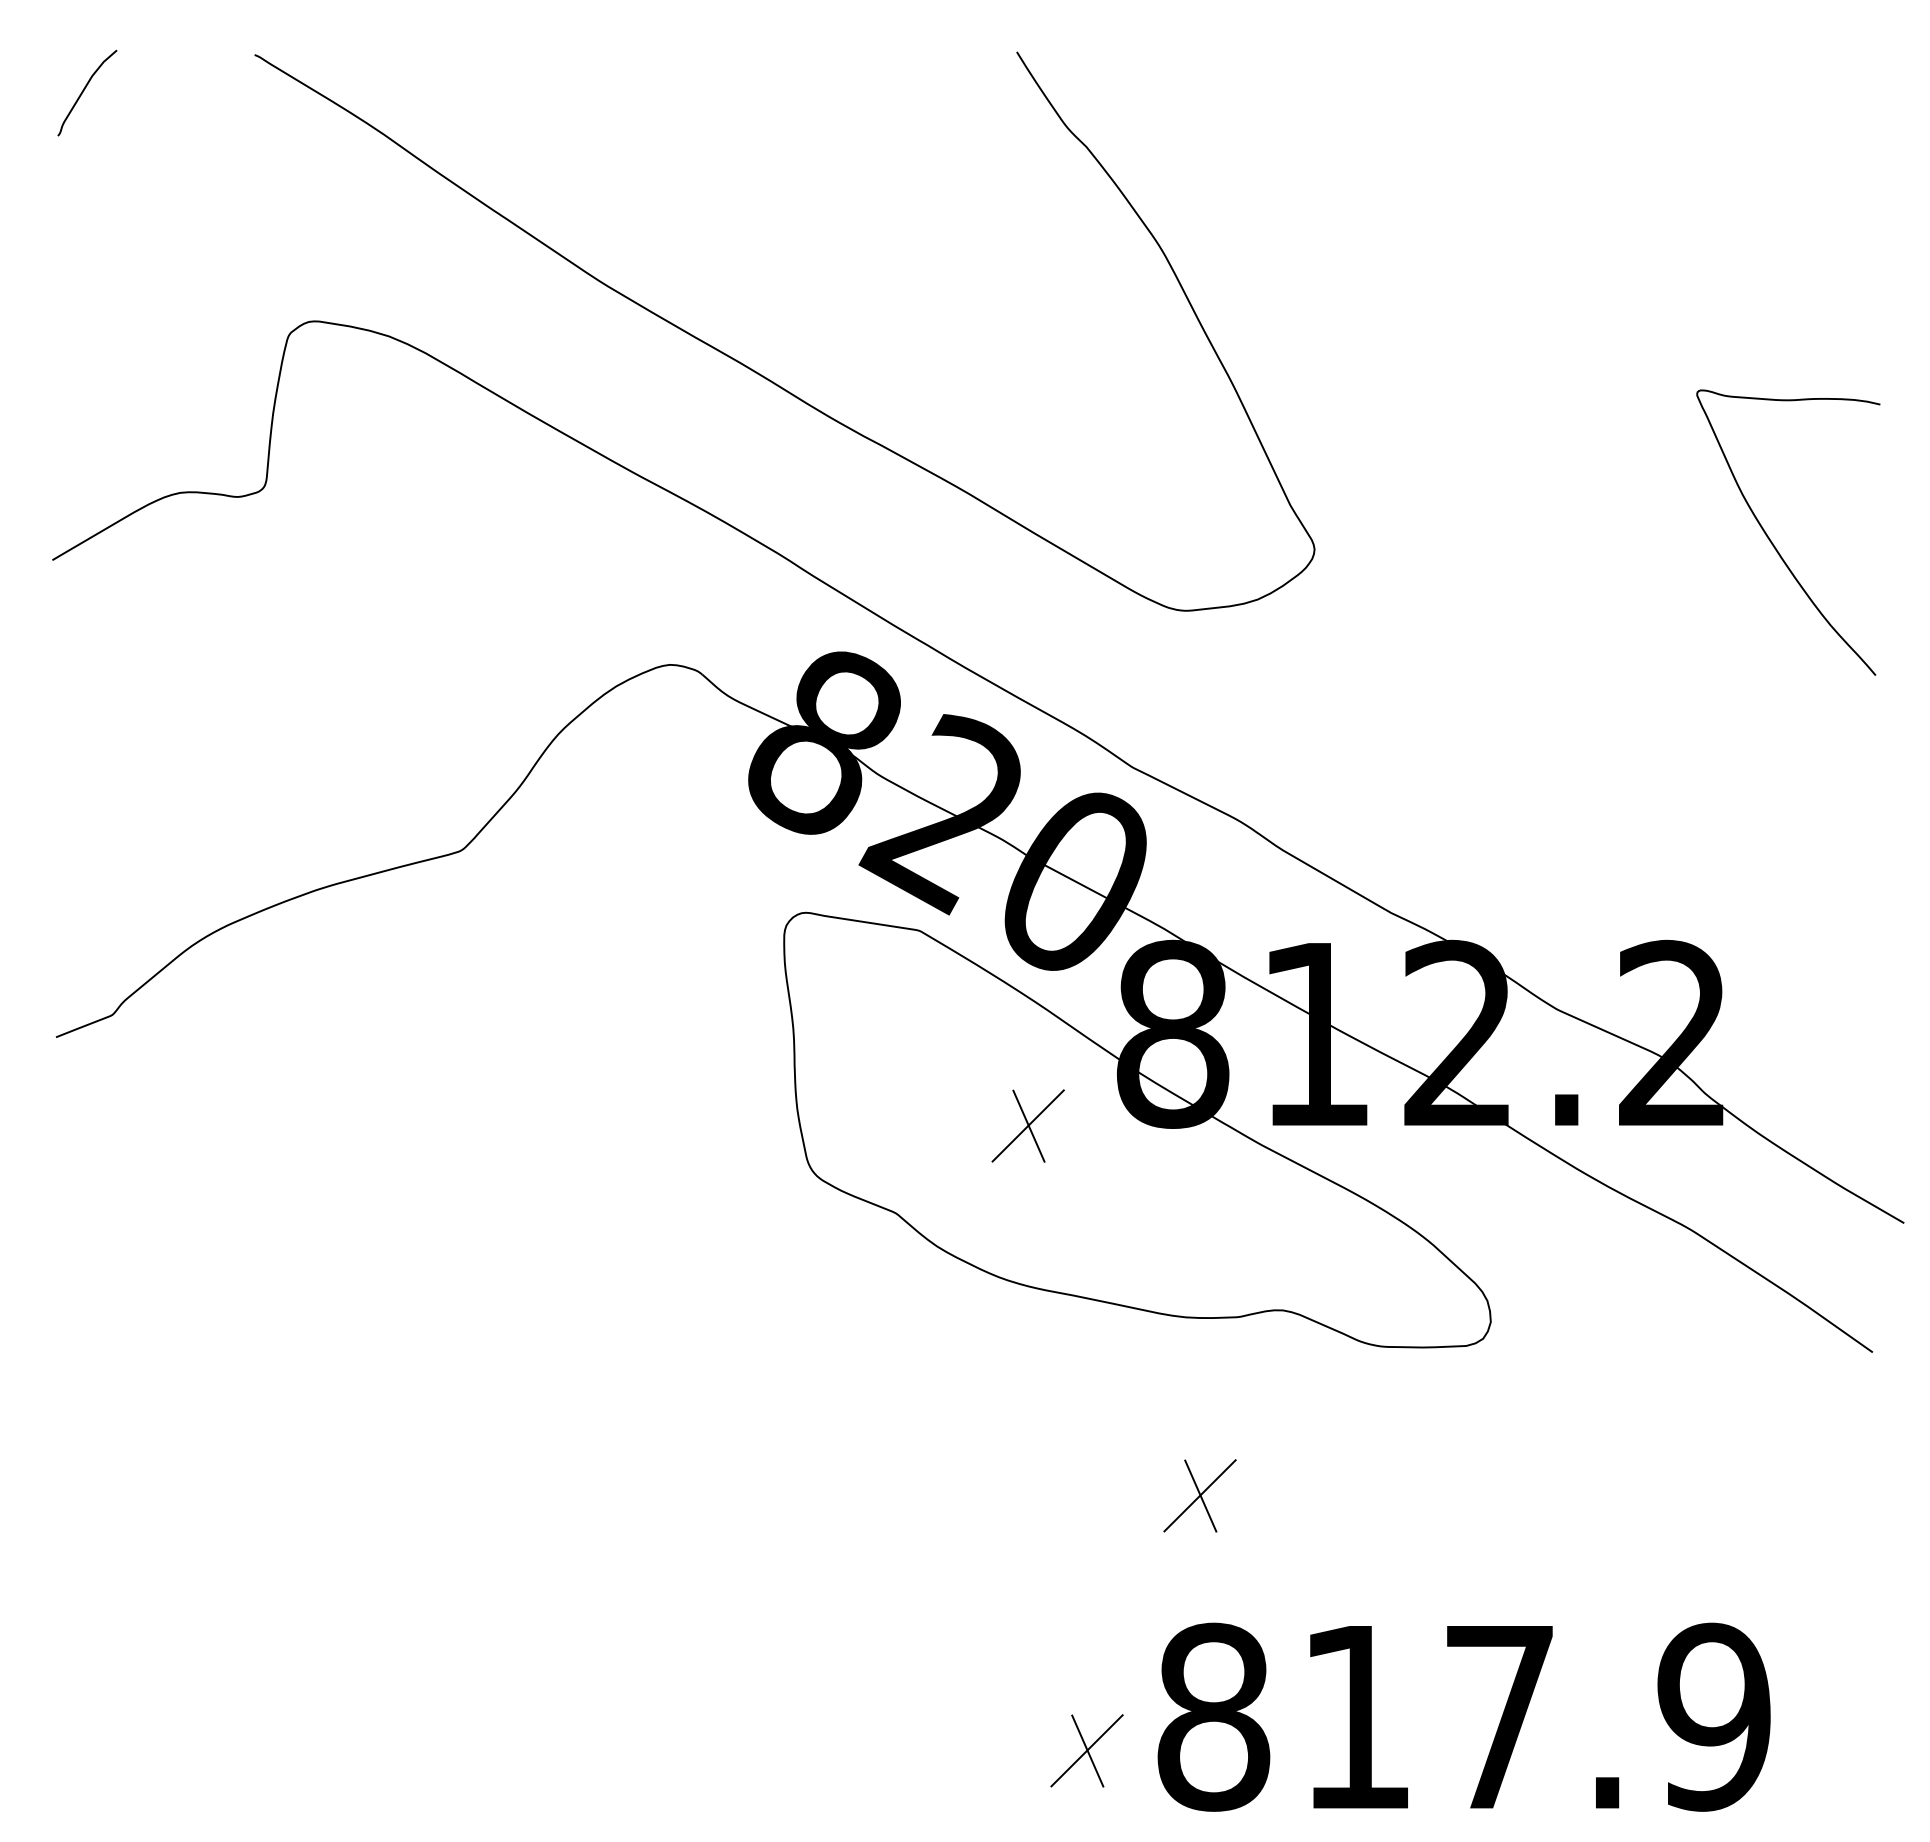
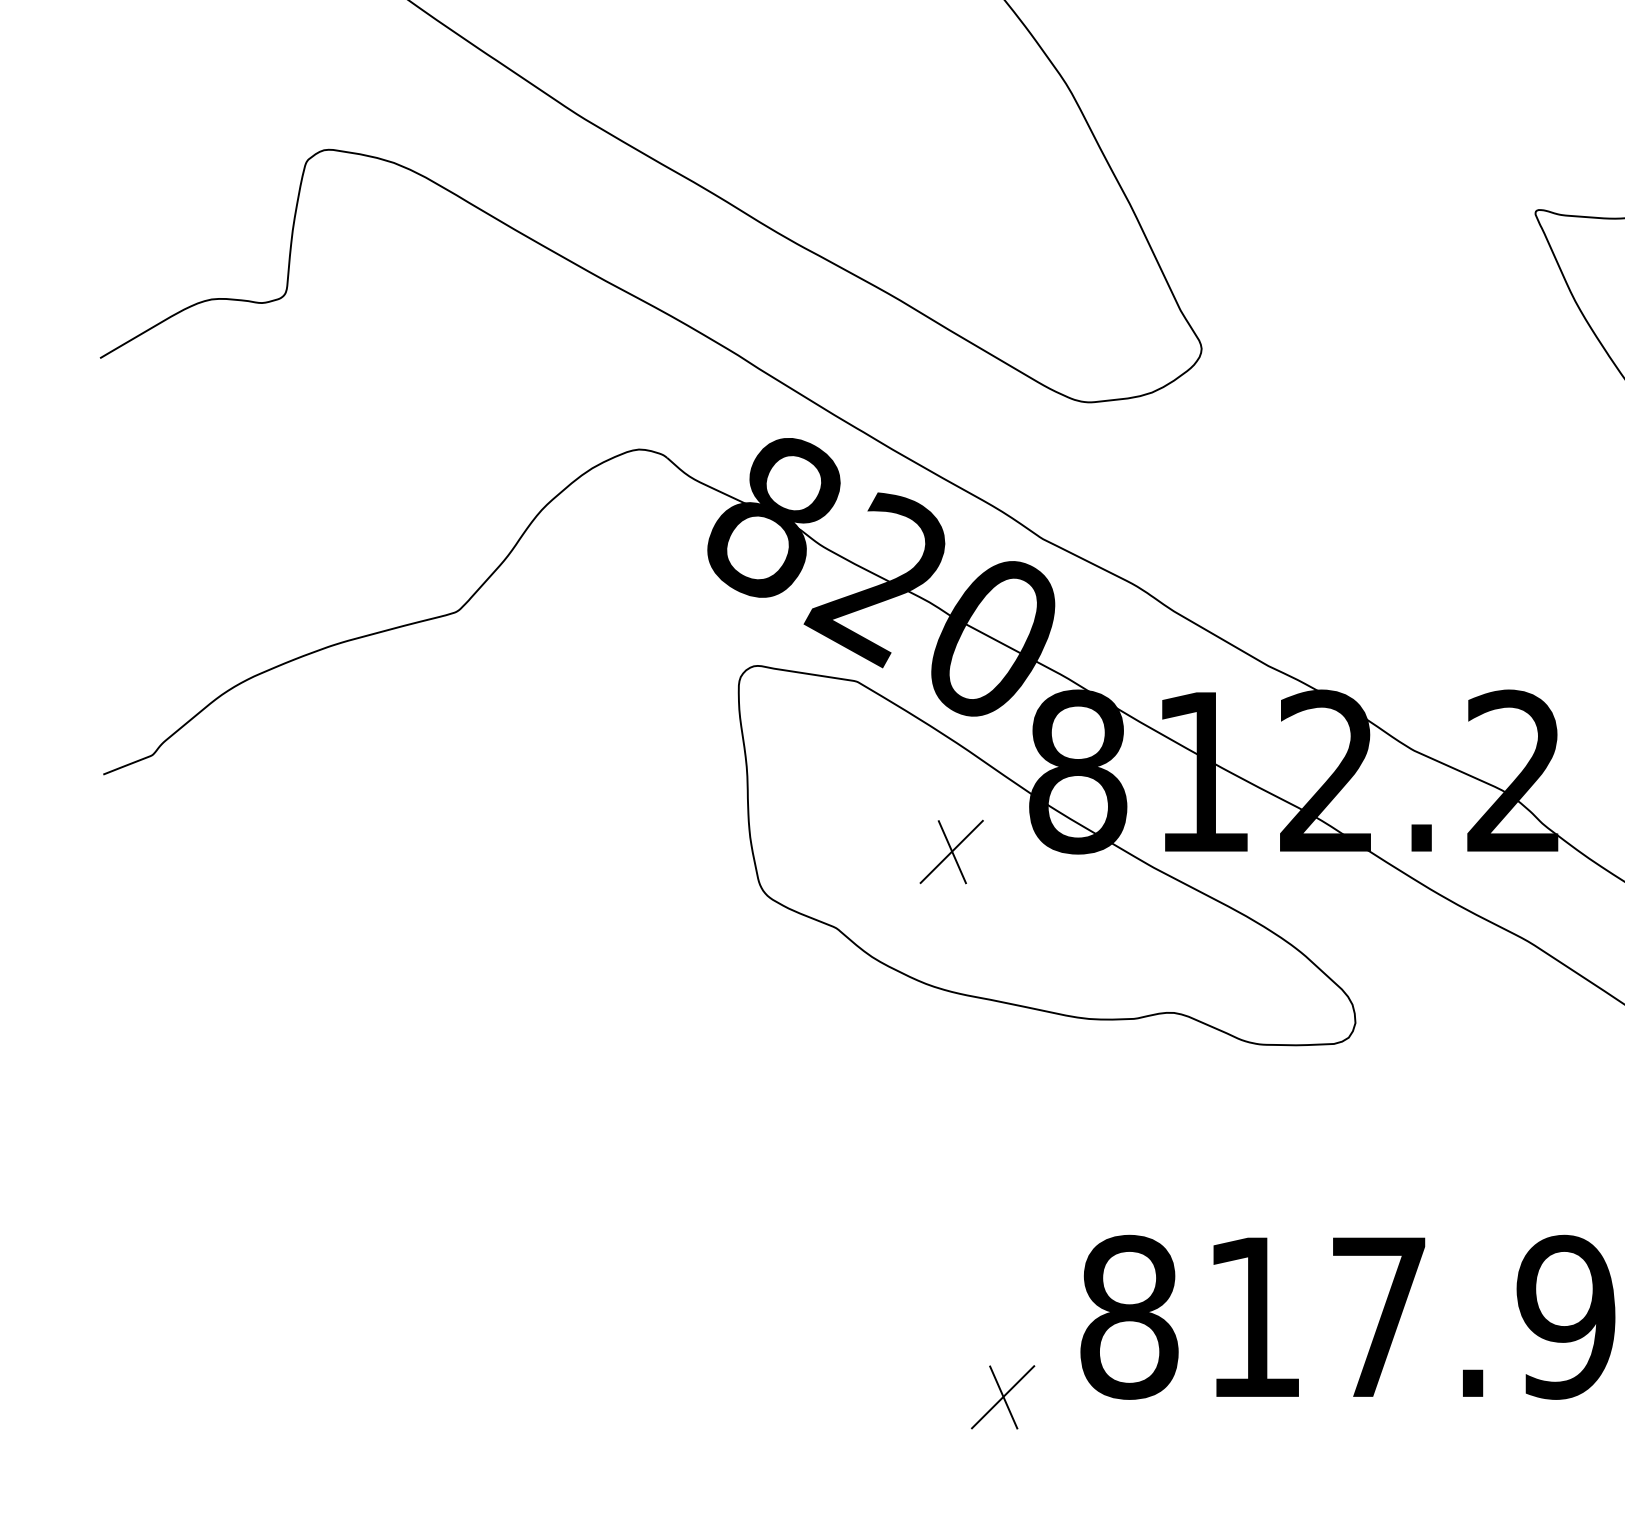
part: (1199, 1495) -> (1101, 1174), removed
text: (1463, 1716) -> (1347, 1316), moved

